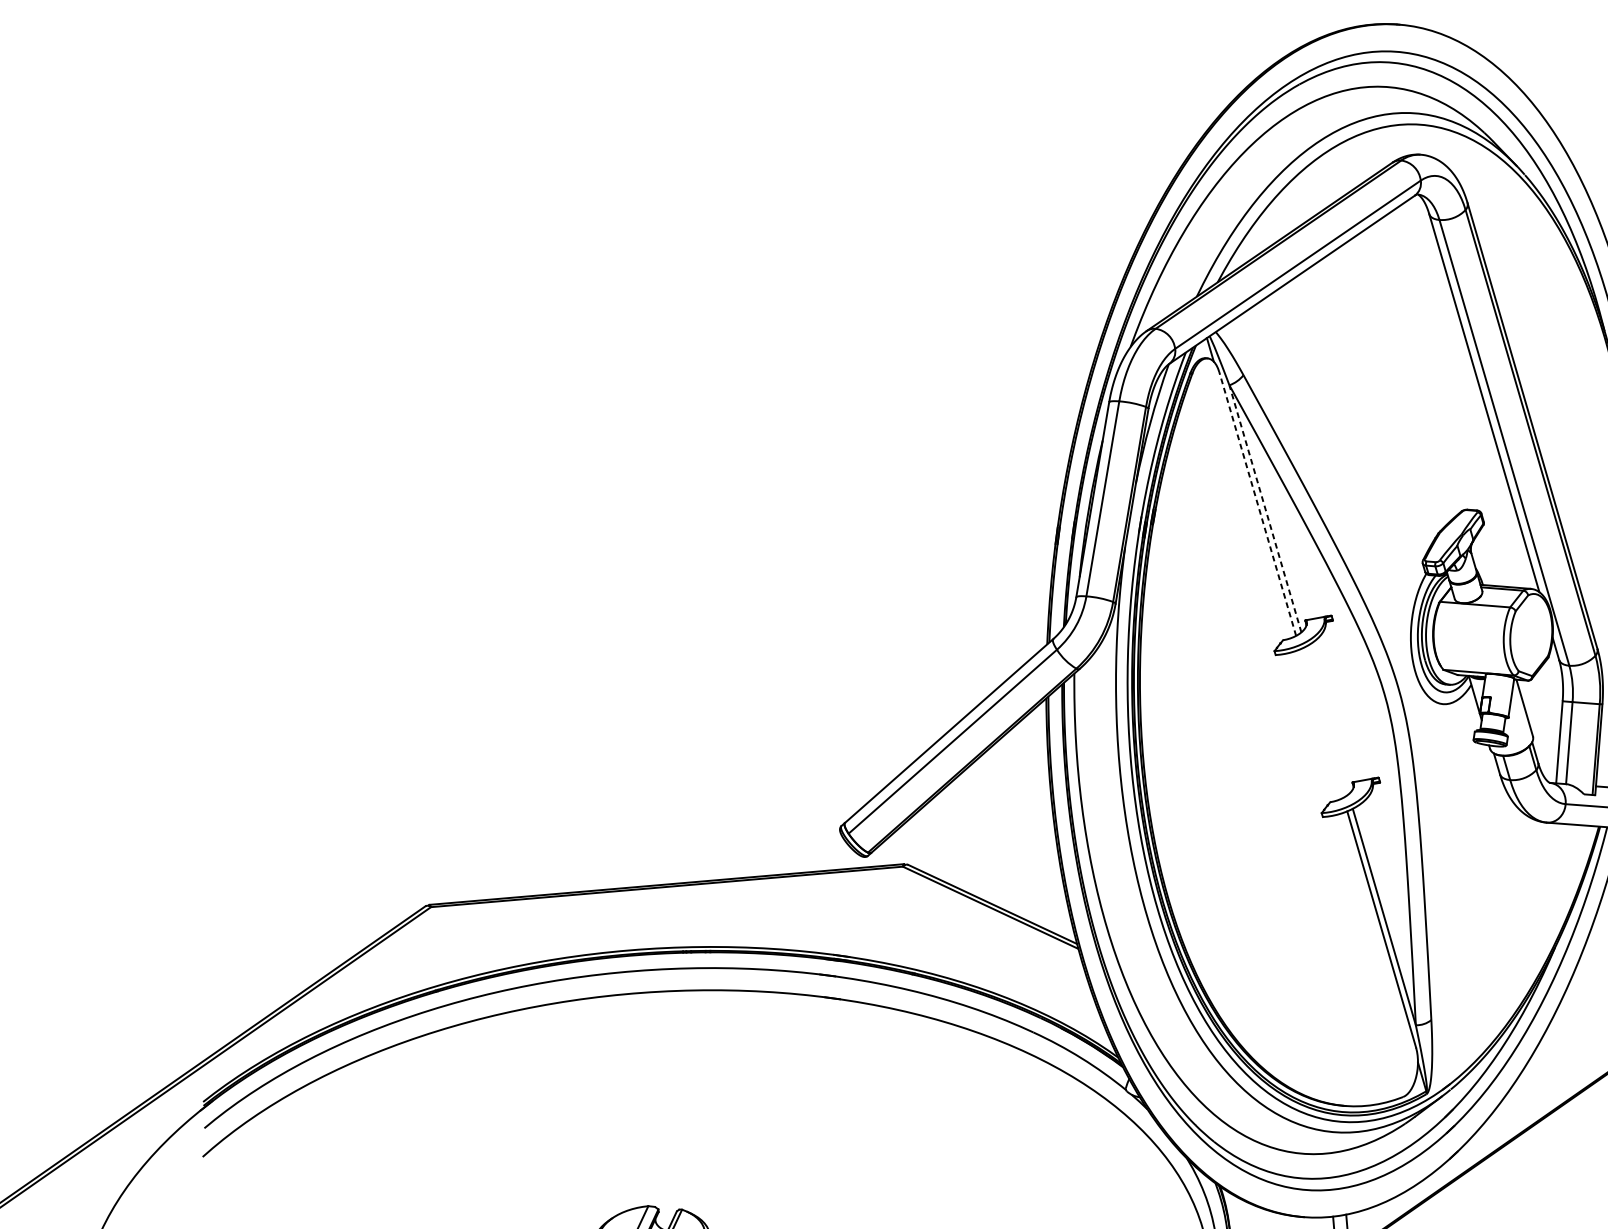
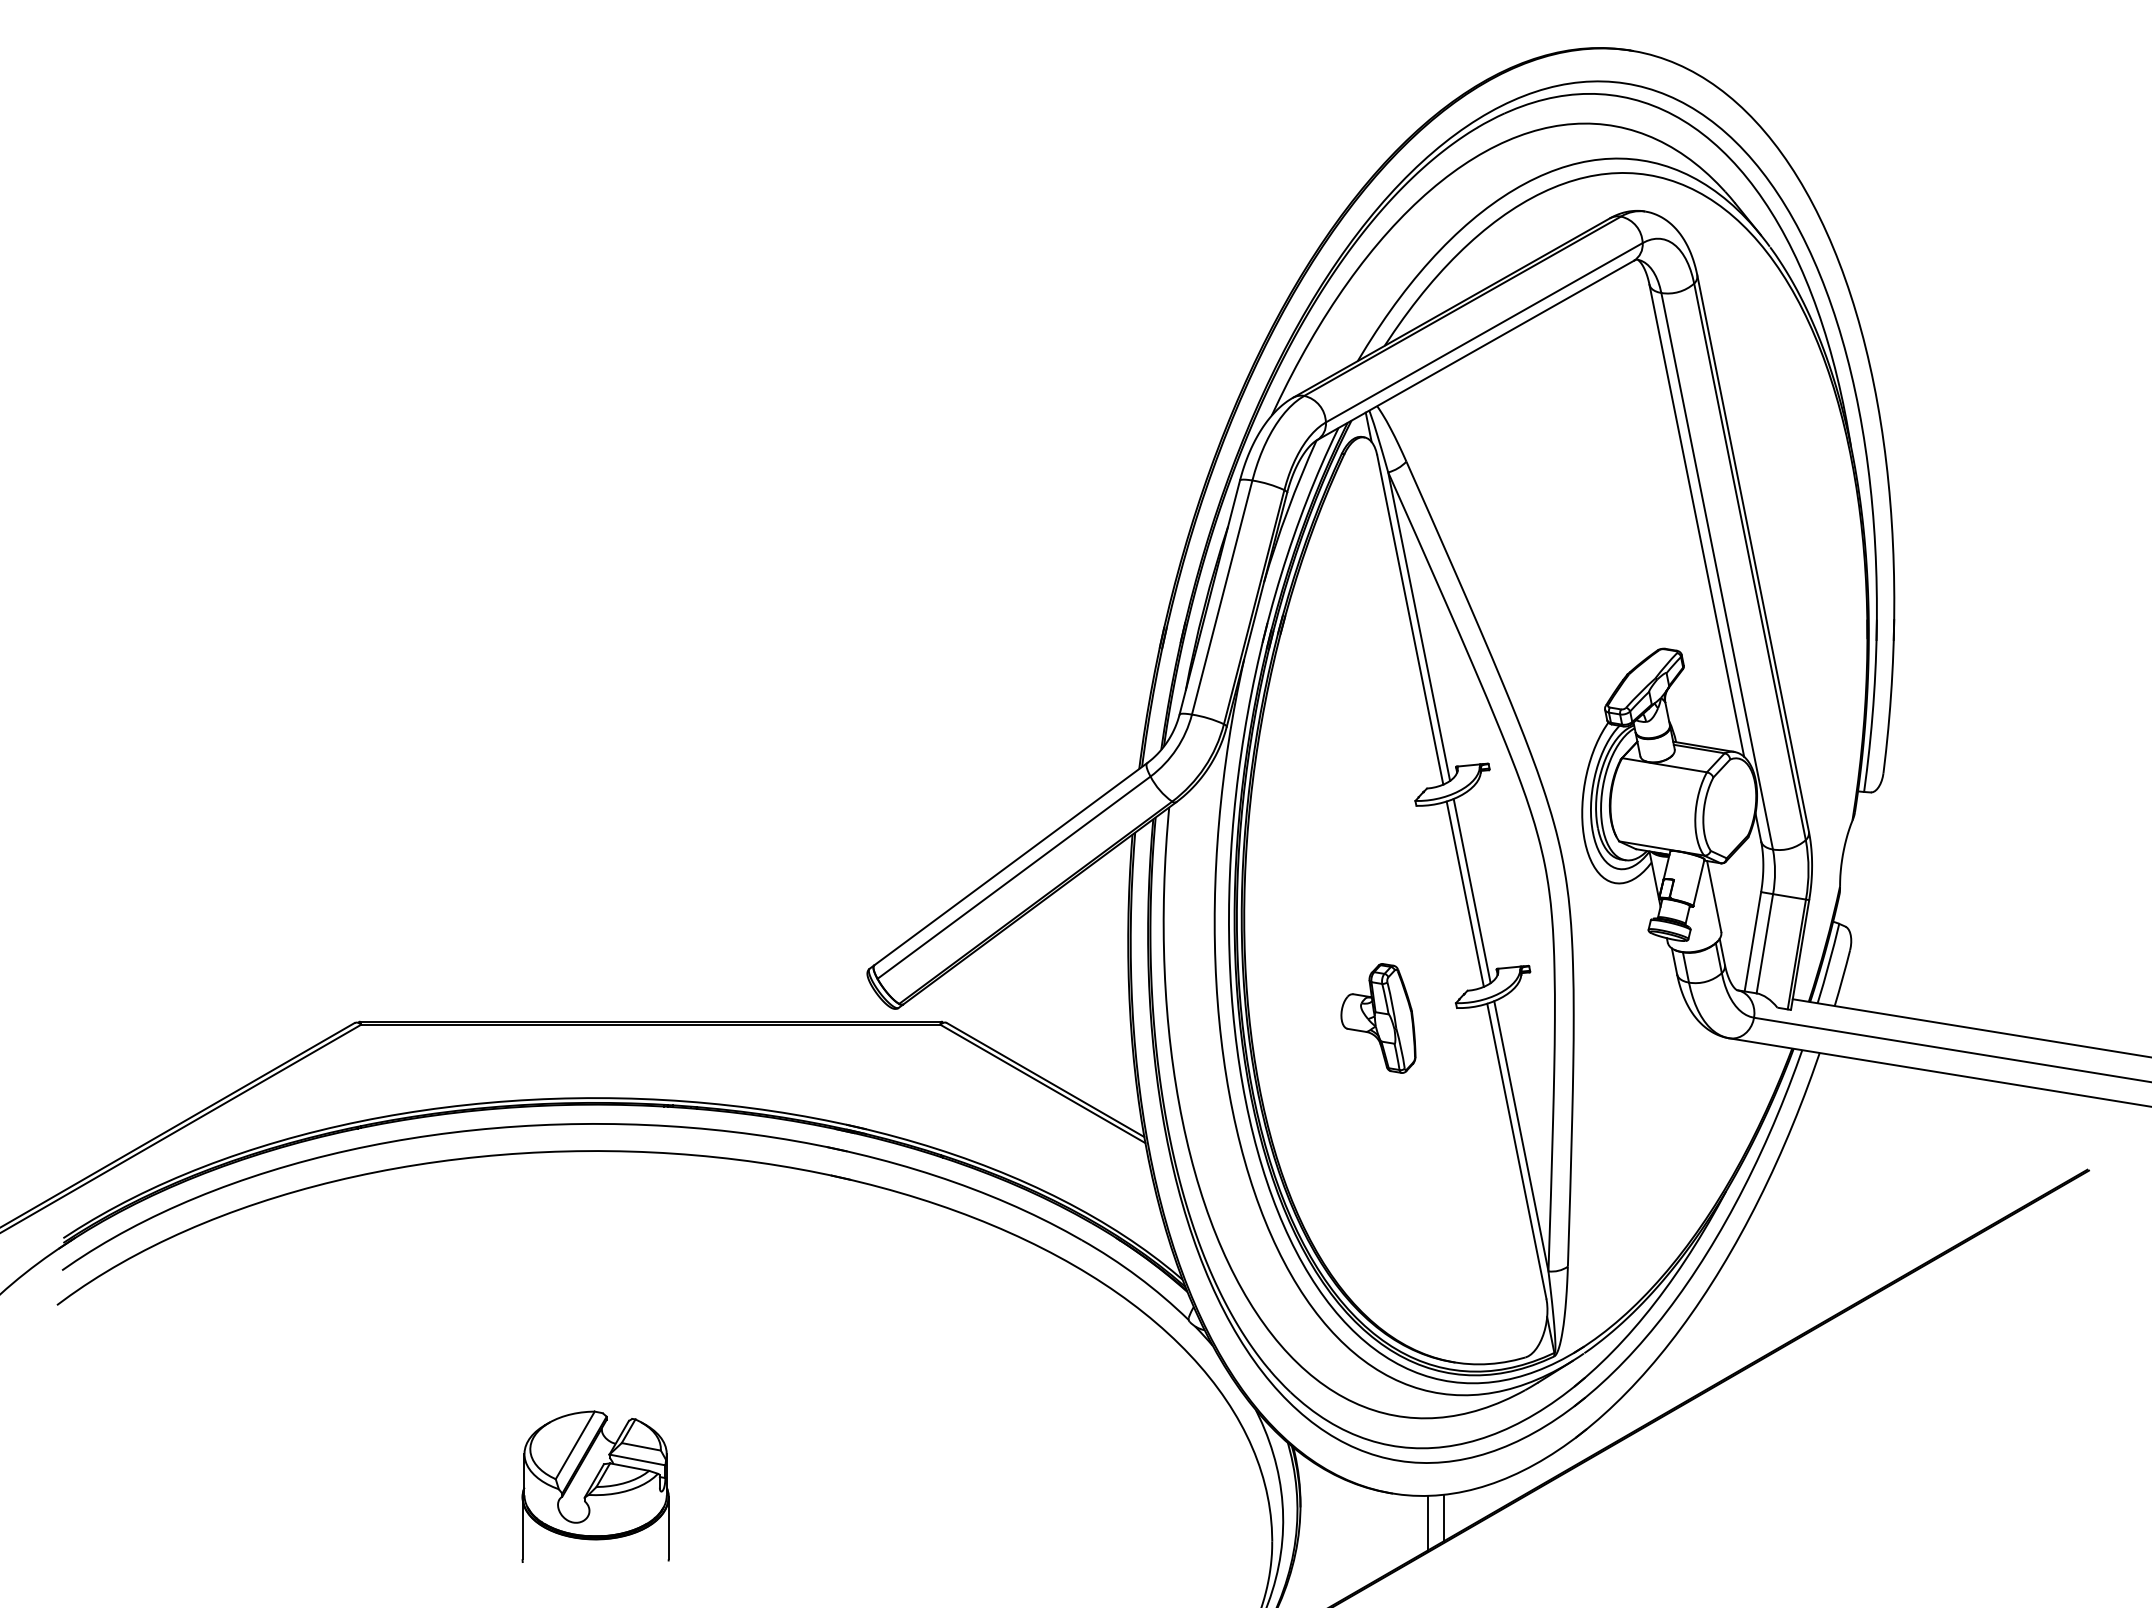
line: (1257, 503) -> (1410, 619), dashed -> solid
line: (1265, 508) -> (1419, 626), dashed -> solid
line: (1326, 721) -> (1471, 891), added
line: (1321, 723) -> (1464, 893), added
part: (1259, 831) -> (1378, 1018), added

